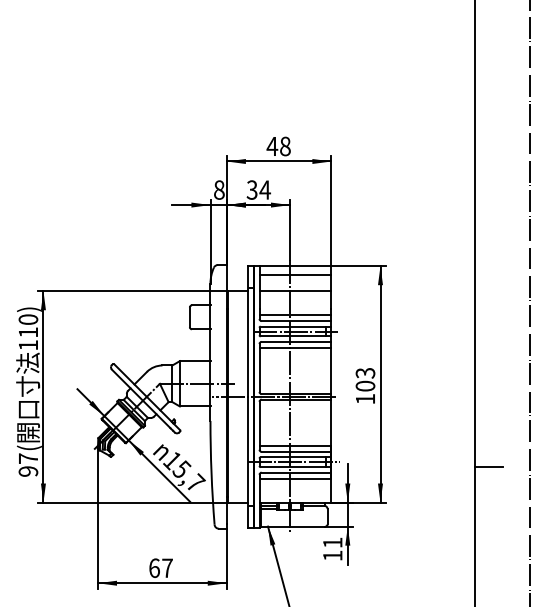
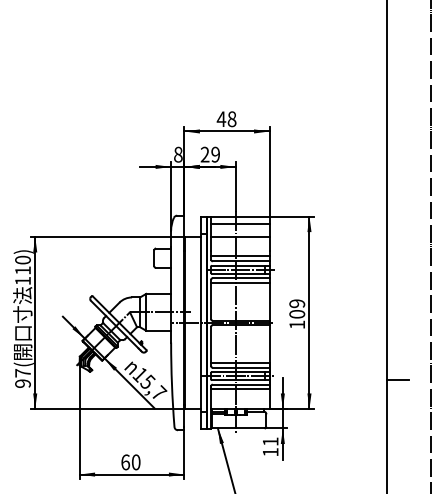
text: (258, 189) -> (210, 154), 34 -> 29
text: (365, 373) -> (297, 303), 103 -> 109
text: (167, 568) -> (136, 462), 67 -> 60

